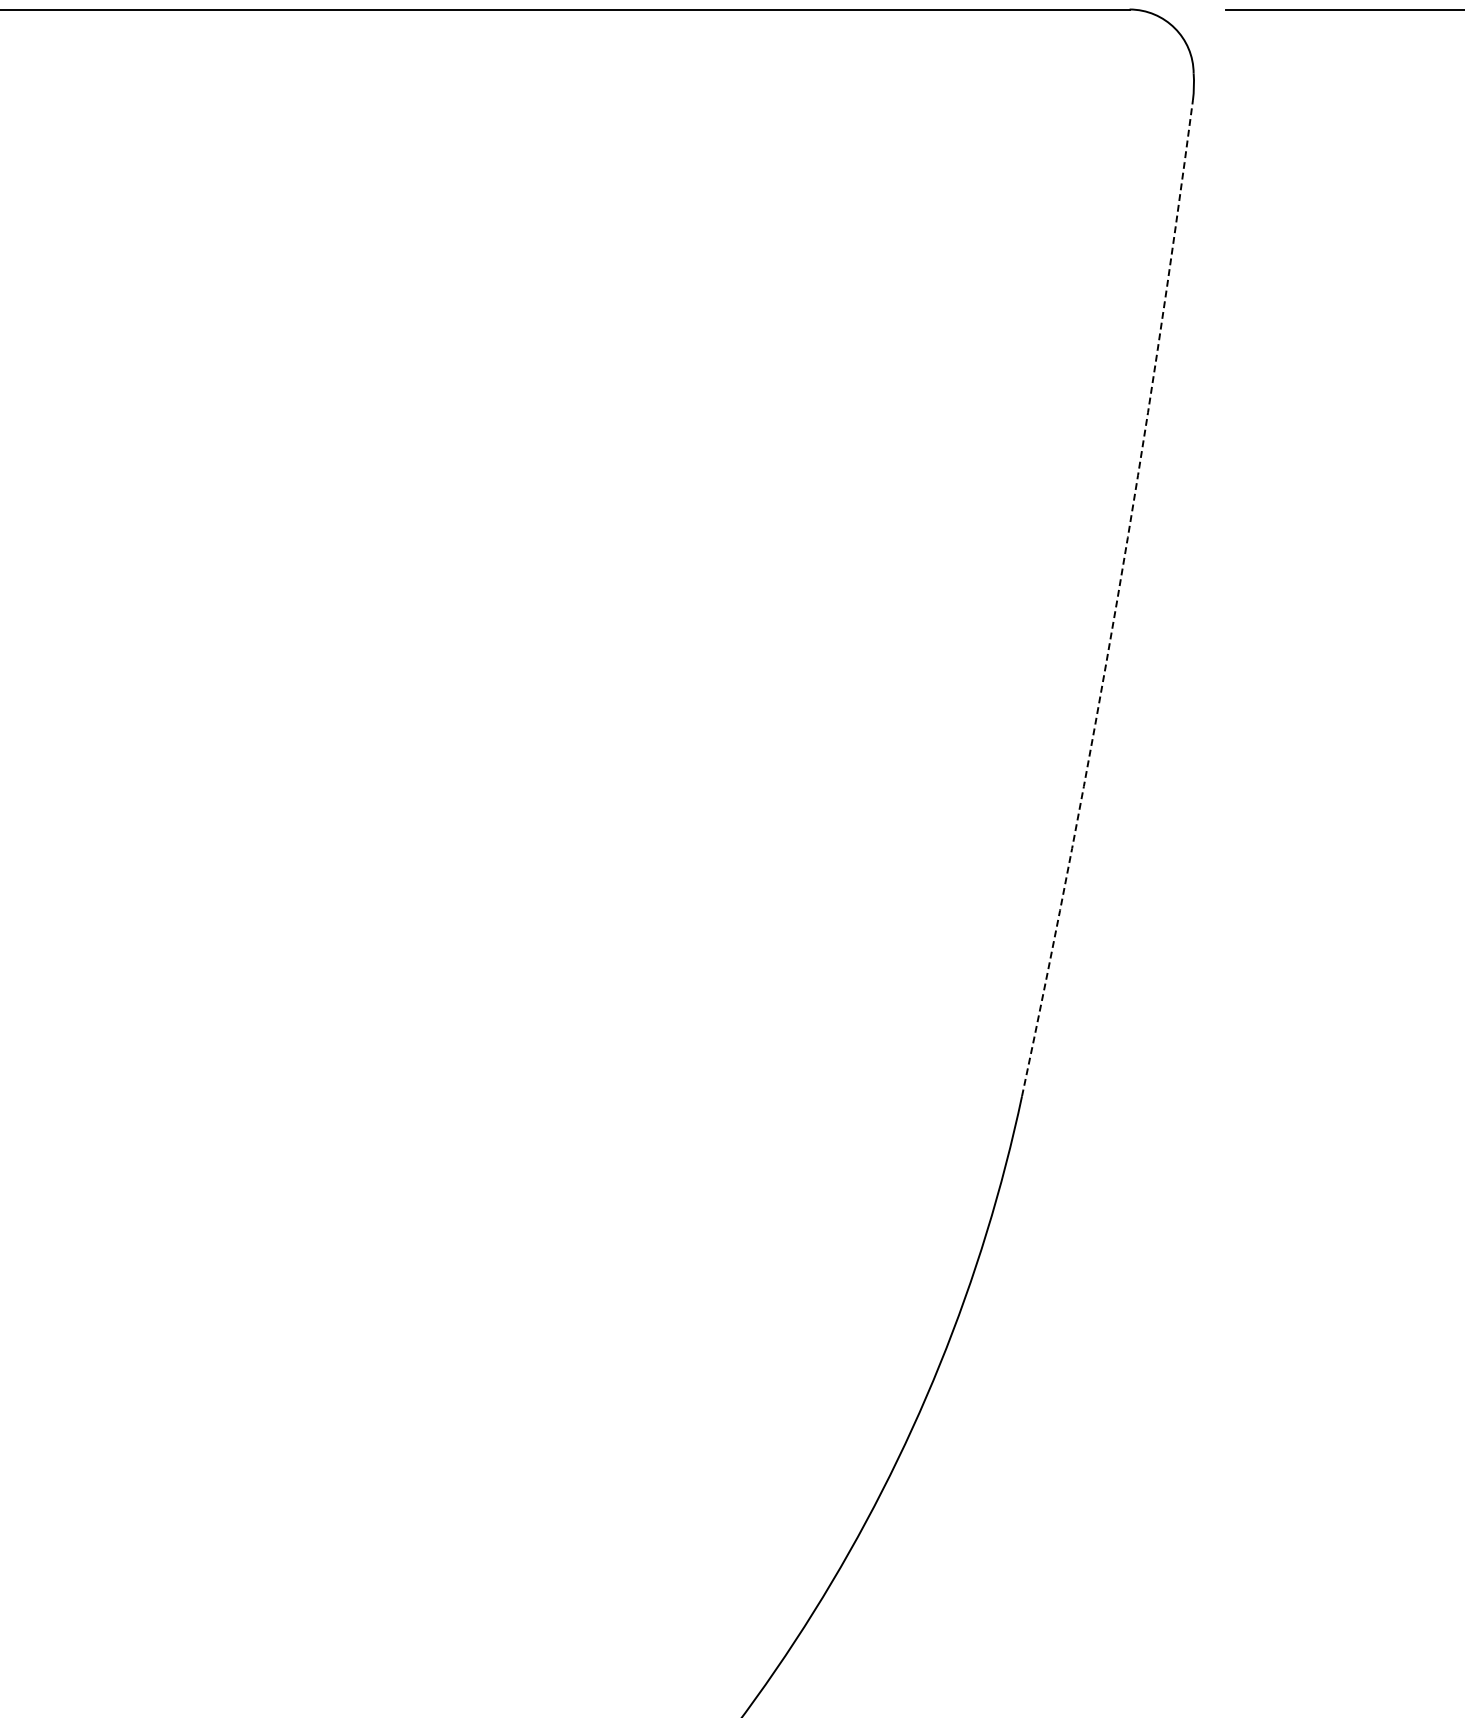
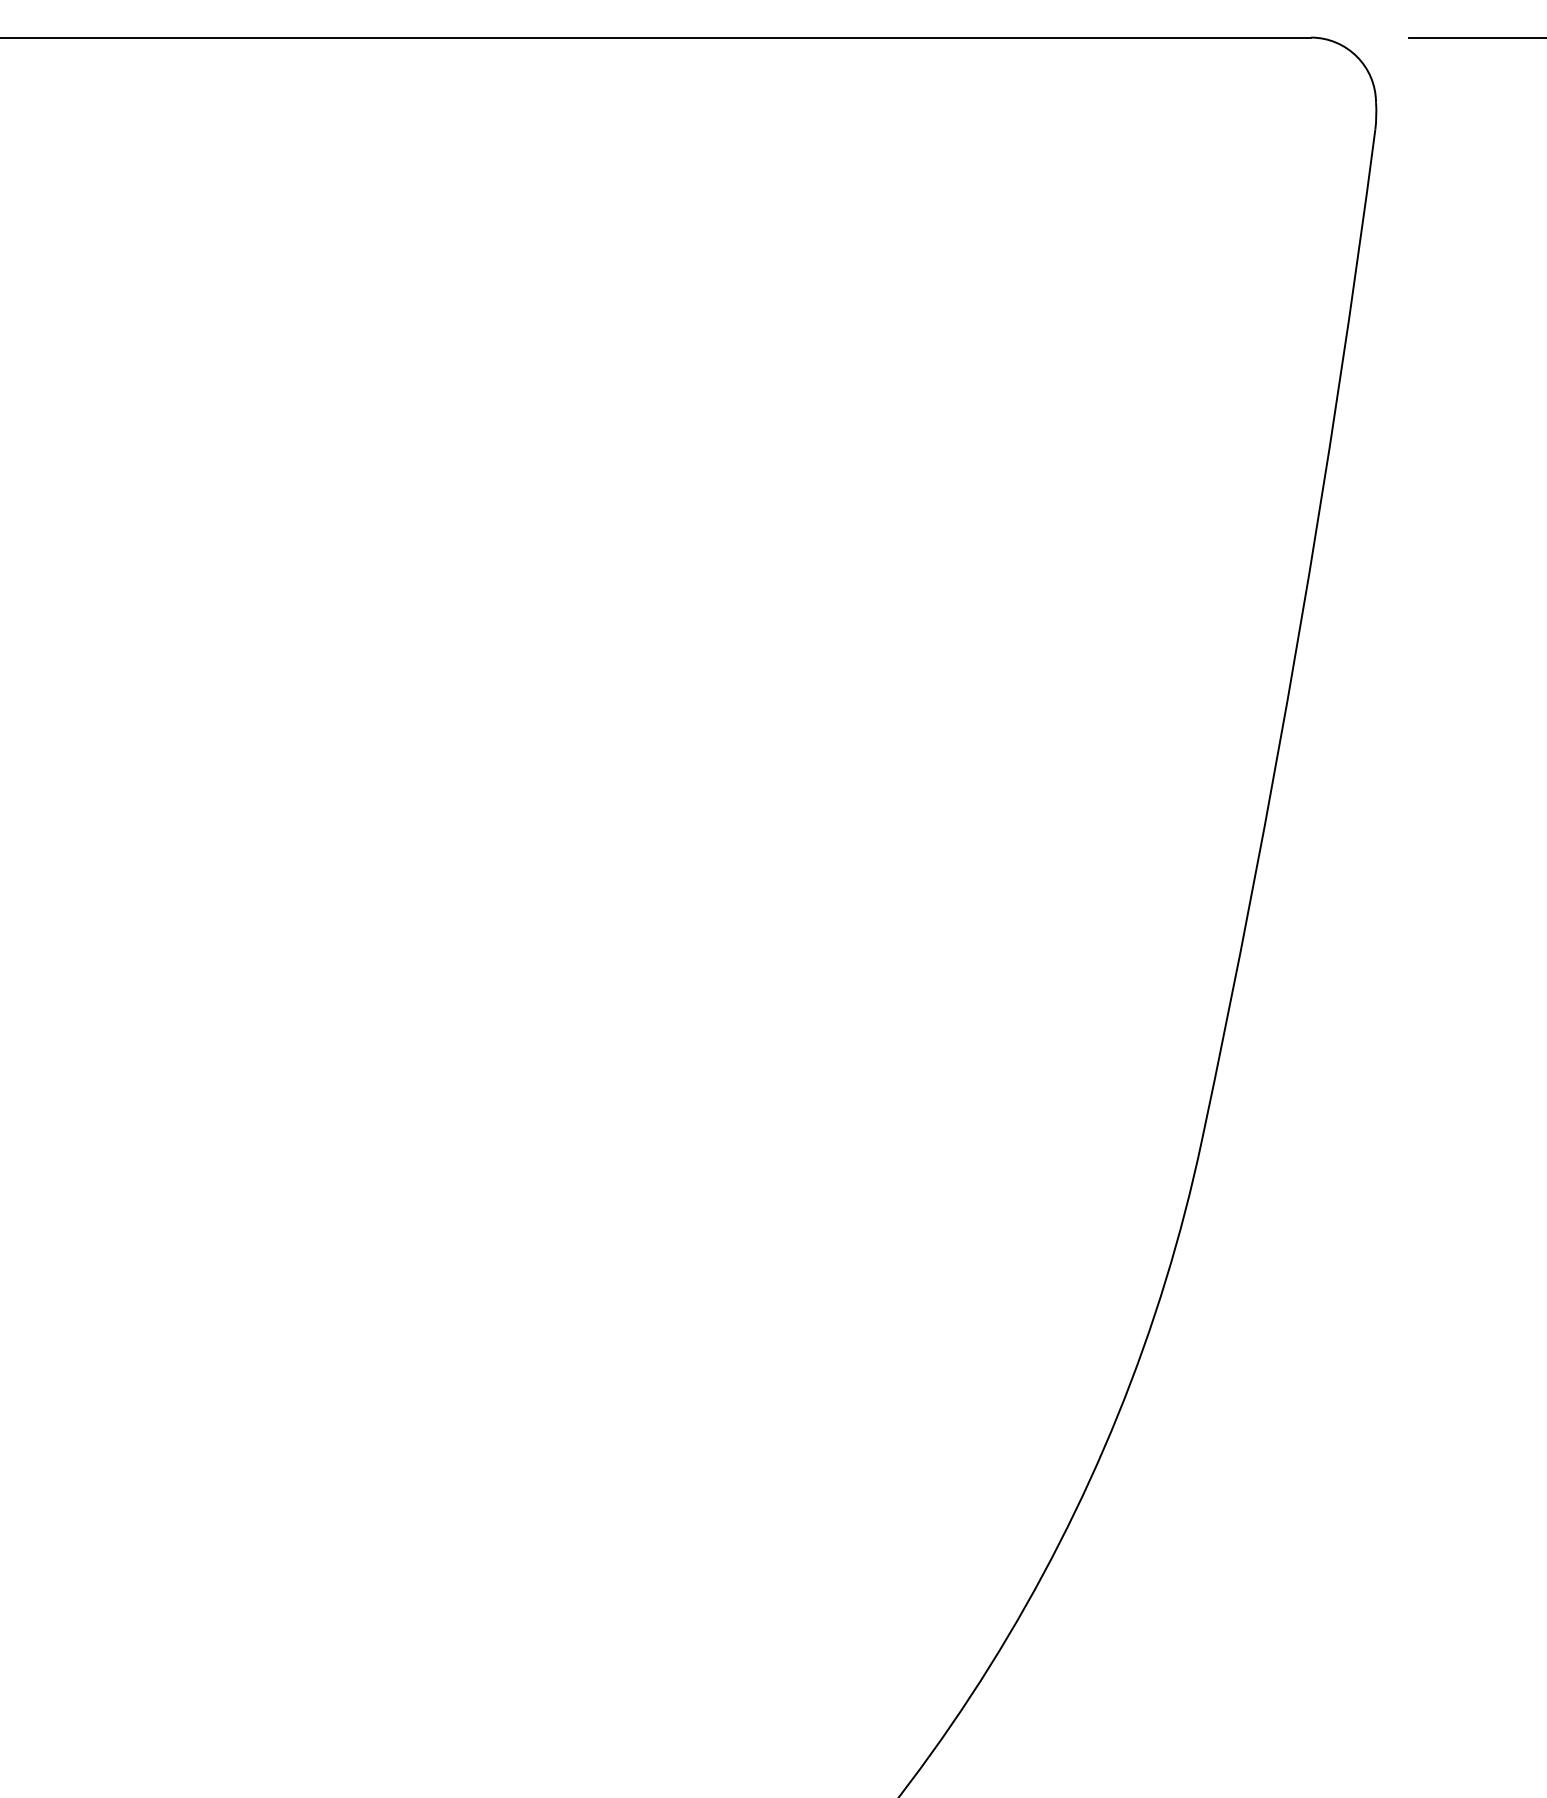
arc: (1117, 599) -> (1298, 637), dashed -> solid

